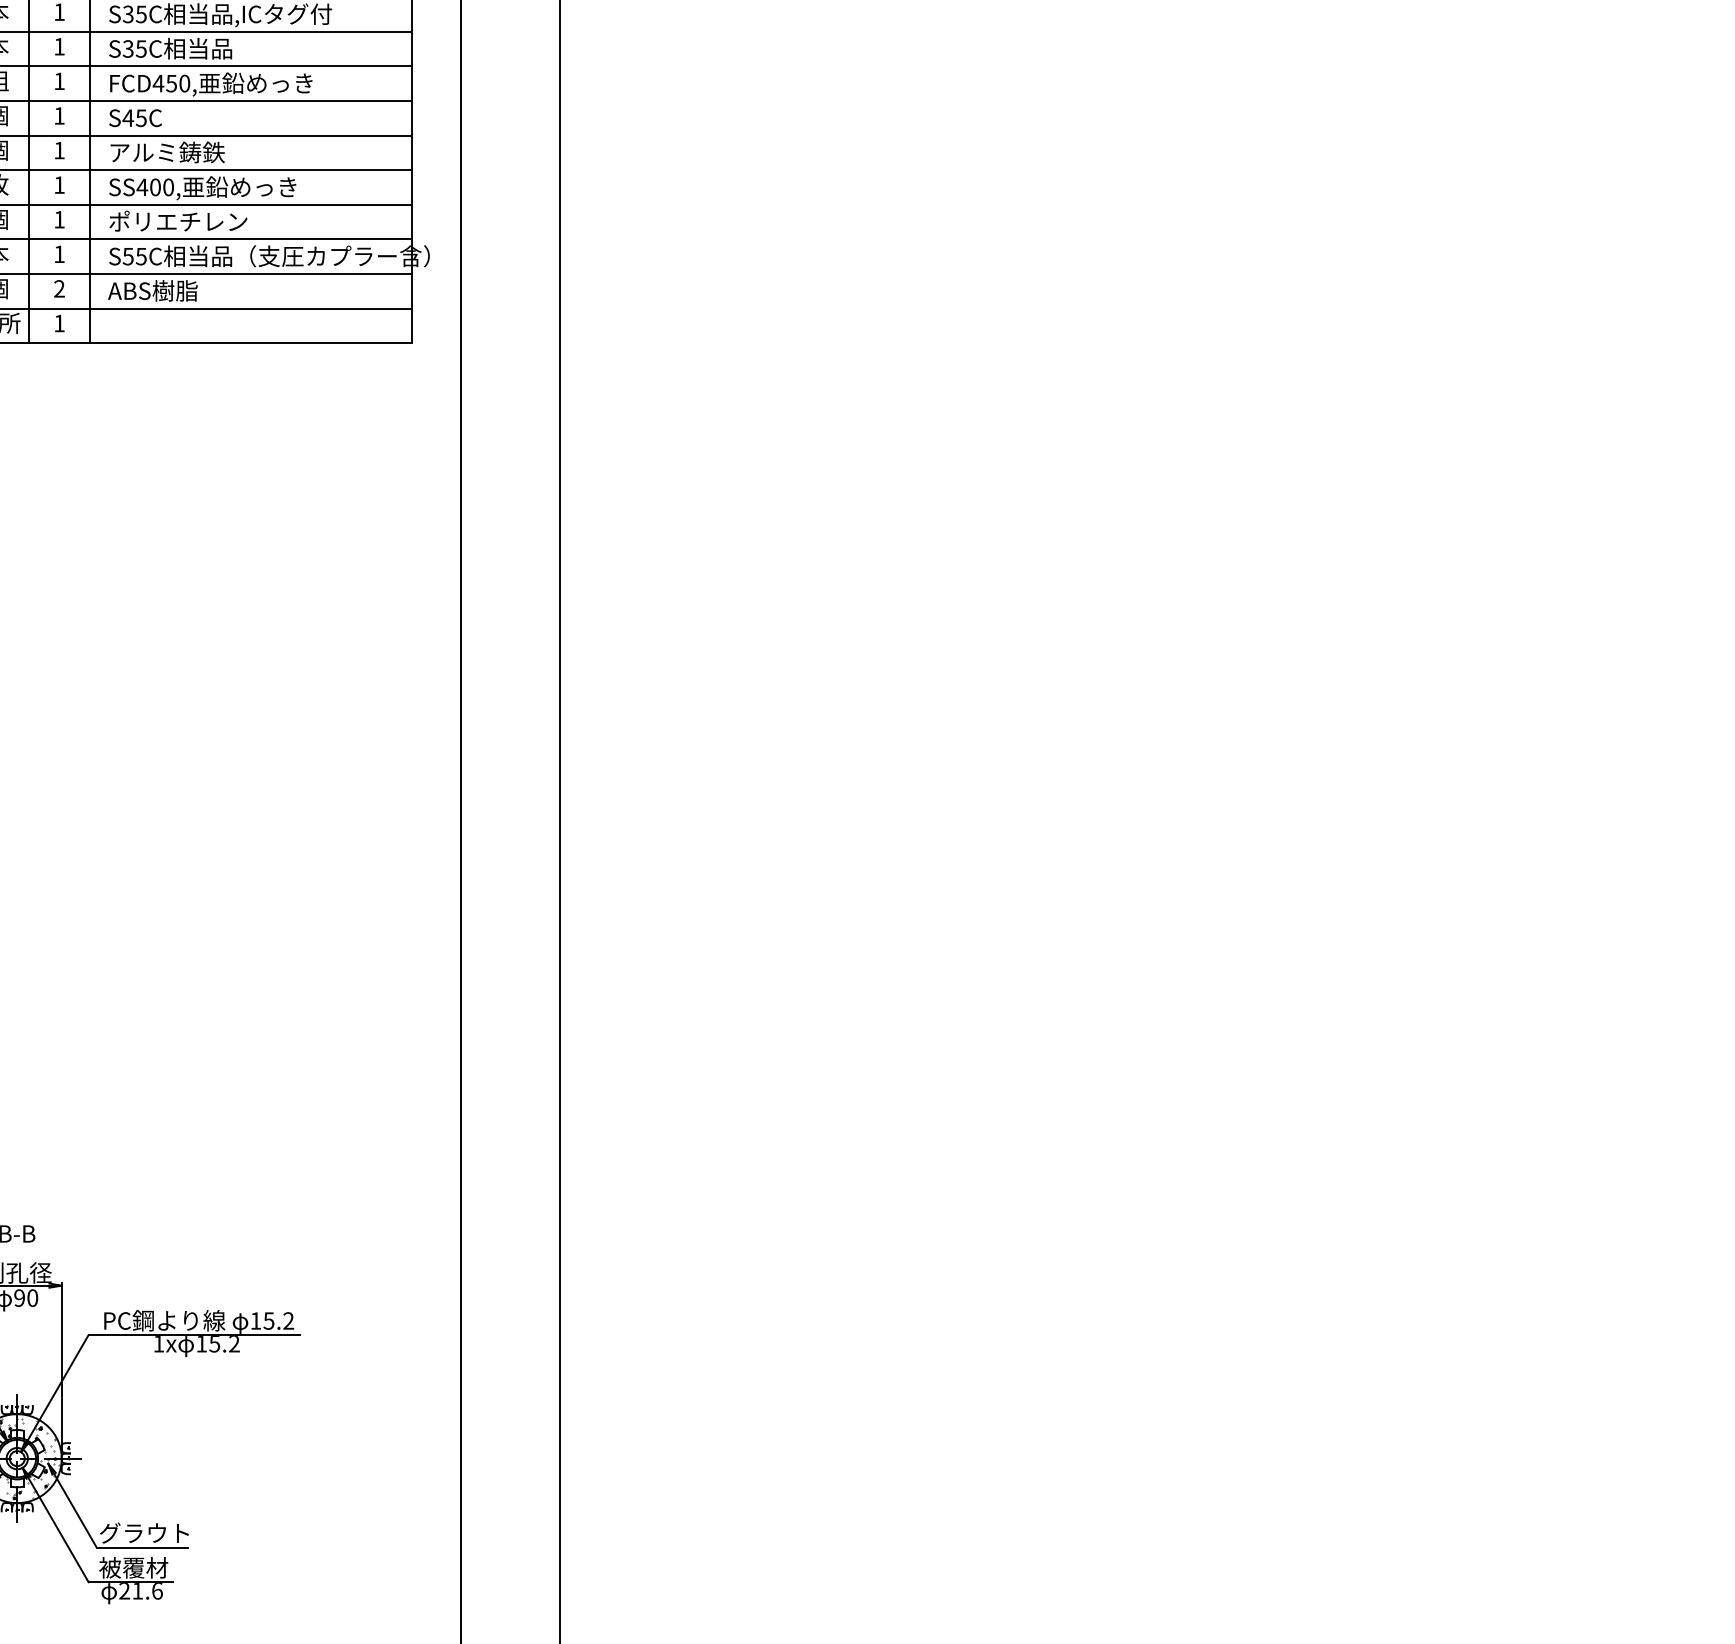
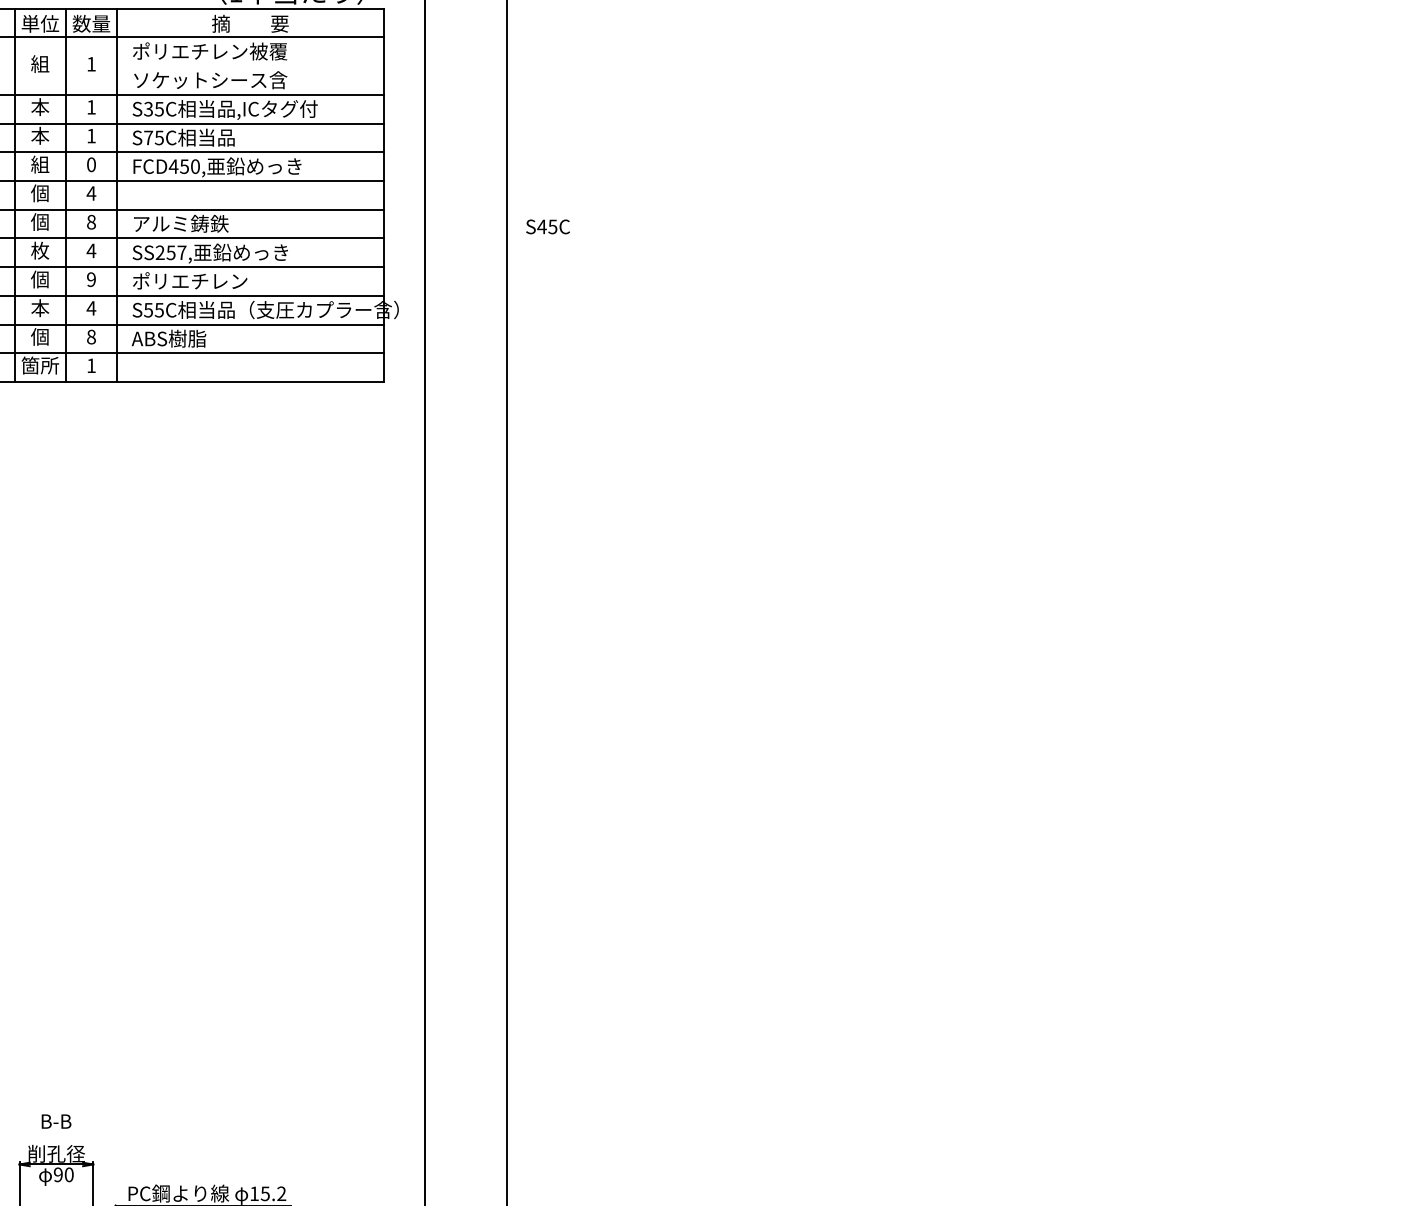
text: (127, 48) -> (147, 137), S35C -> S75C
text: (59, 81) -> (91, 164), 1 -> 0
text: (59, 115) -> (91, 193), 1 -> 4
text: (135, 118) -> (548, 227), moved
text: (59, 150) -> (91, 222), 1 -> 8
text: (59, 184) -> (91, 250), 1 -> 4
text: (155, 187) -> (171, 252), SS400, -> SS257,
text: (59, 219) -> (91, 279), 1 -> 9
text: (59, 253) -> (91, 307), 1 -> 4
text: (59, 288) -> (91, 336), 2 -> 8

